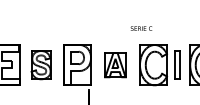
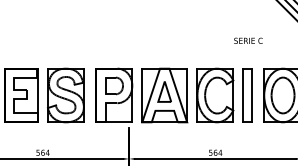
text: (141, 28) -> (248, 40), moved
part: (40, 65) -> (65, 95), size x1.43
part: (115, 65) -> (164, 95), size x1.67
part: (177, 65) -> (247, 95), size x1.43

